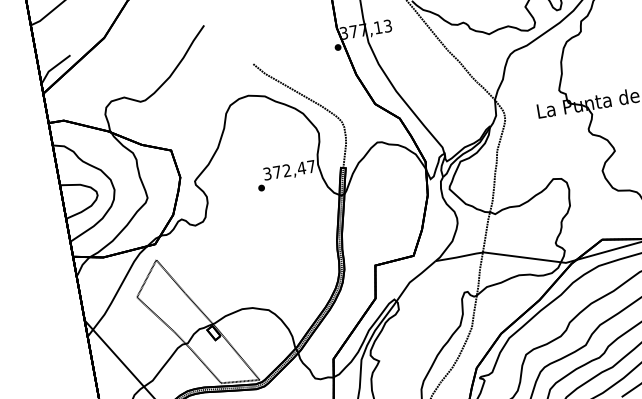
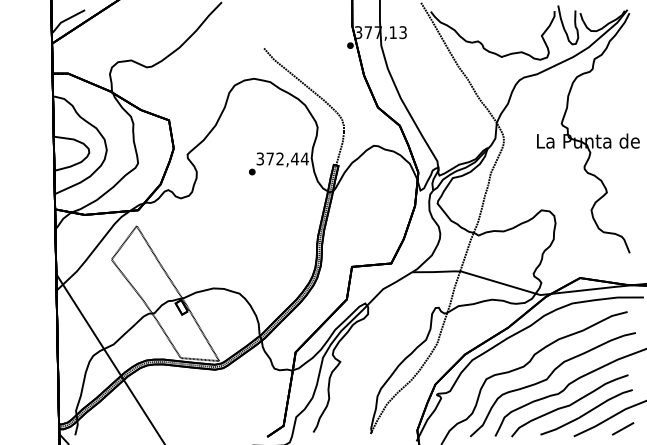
text: (310, 166) -> (304, 158), 372,47 -> 372,44

